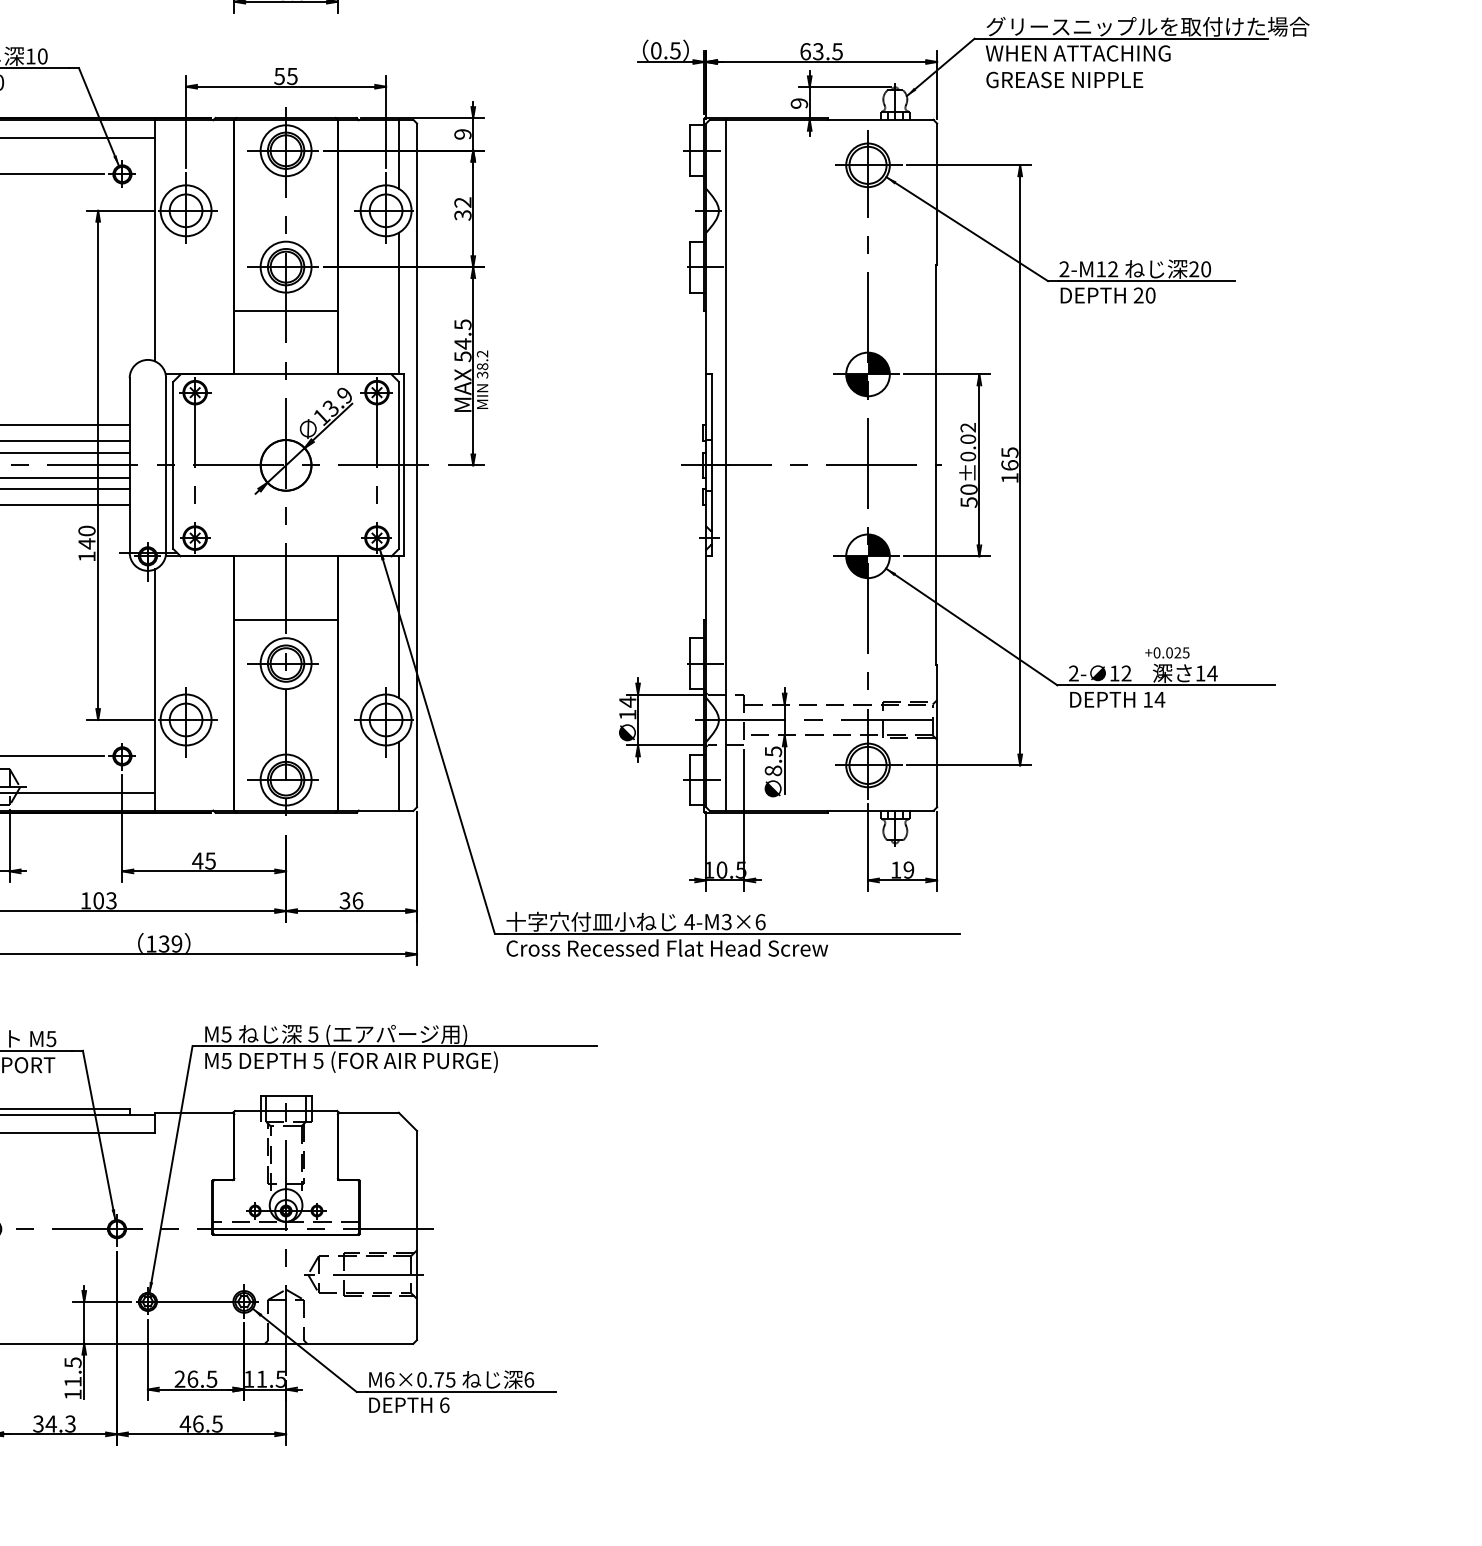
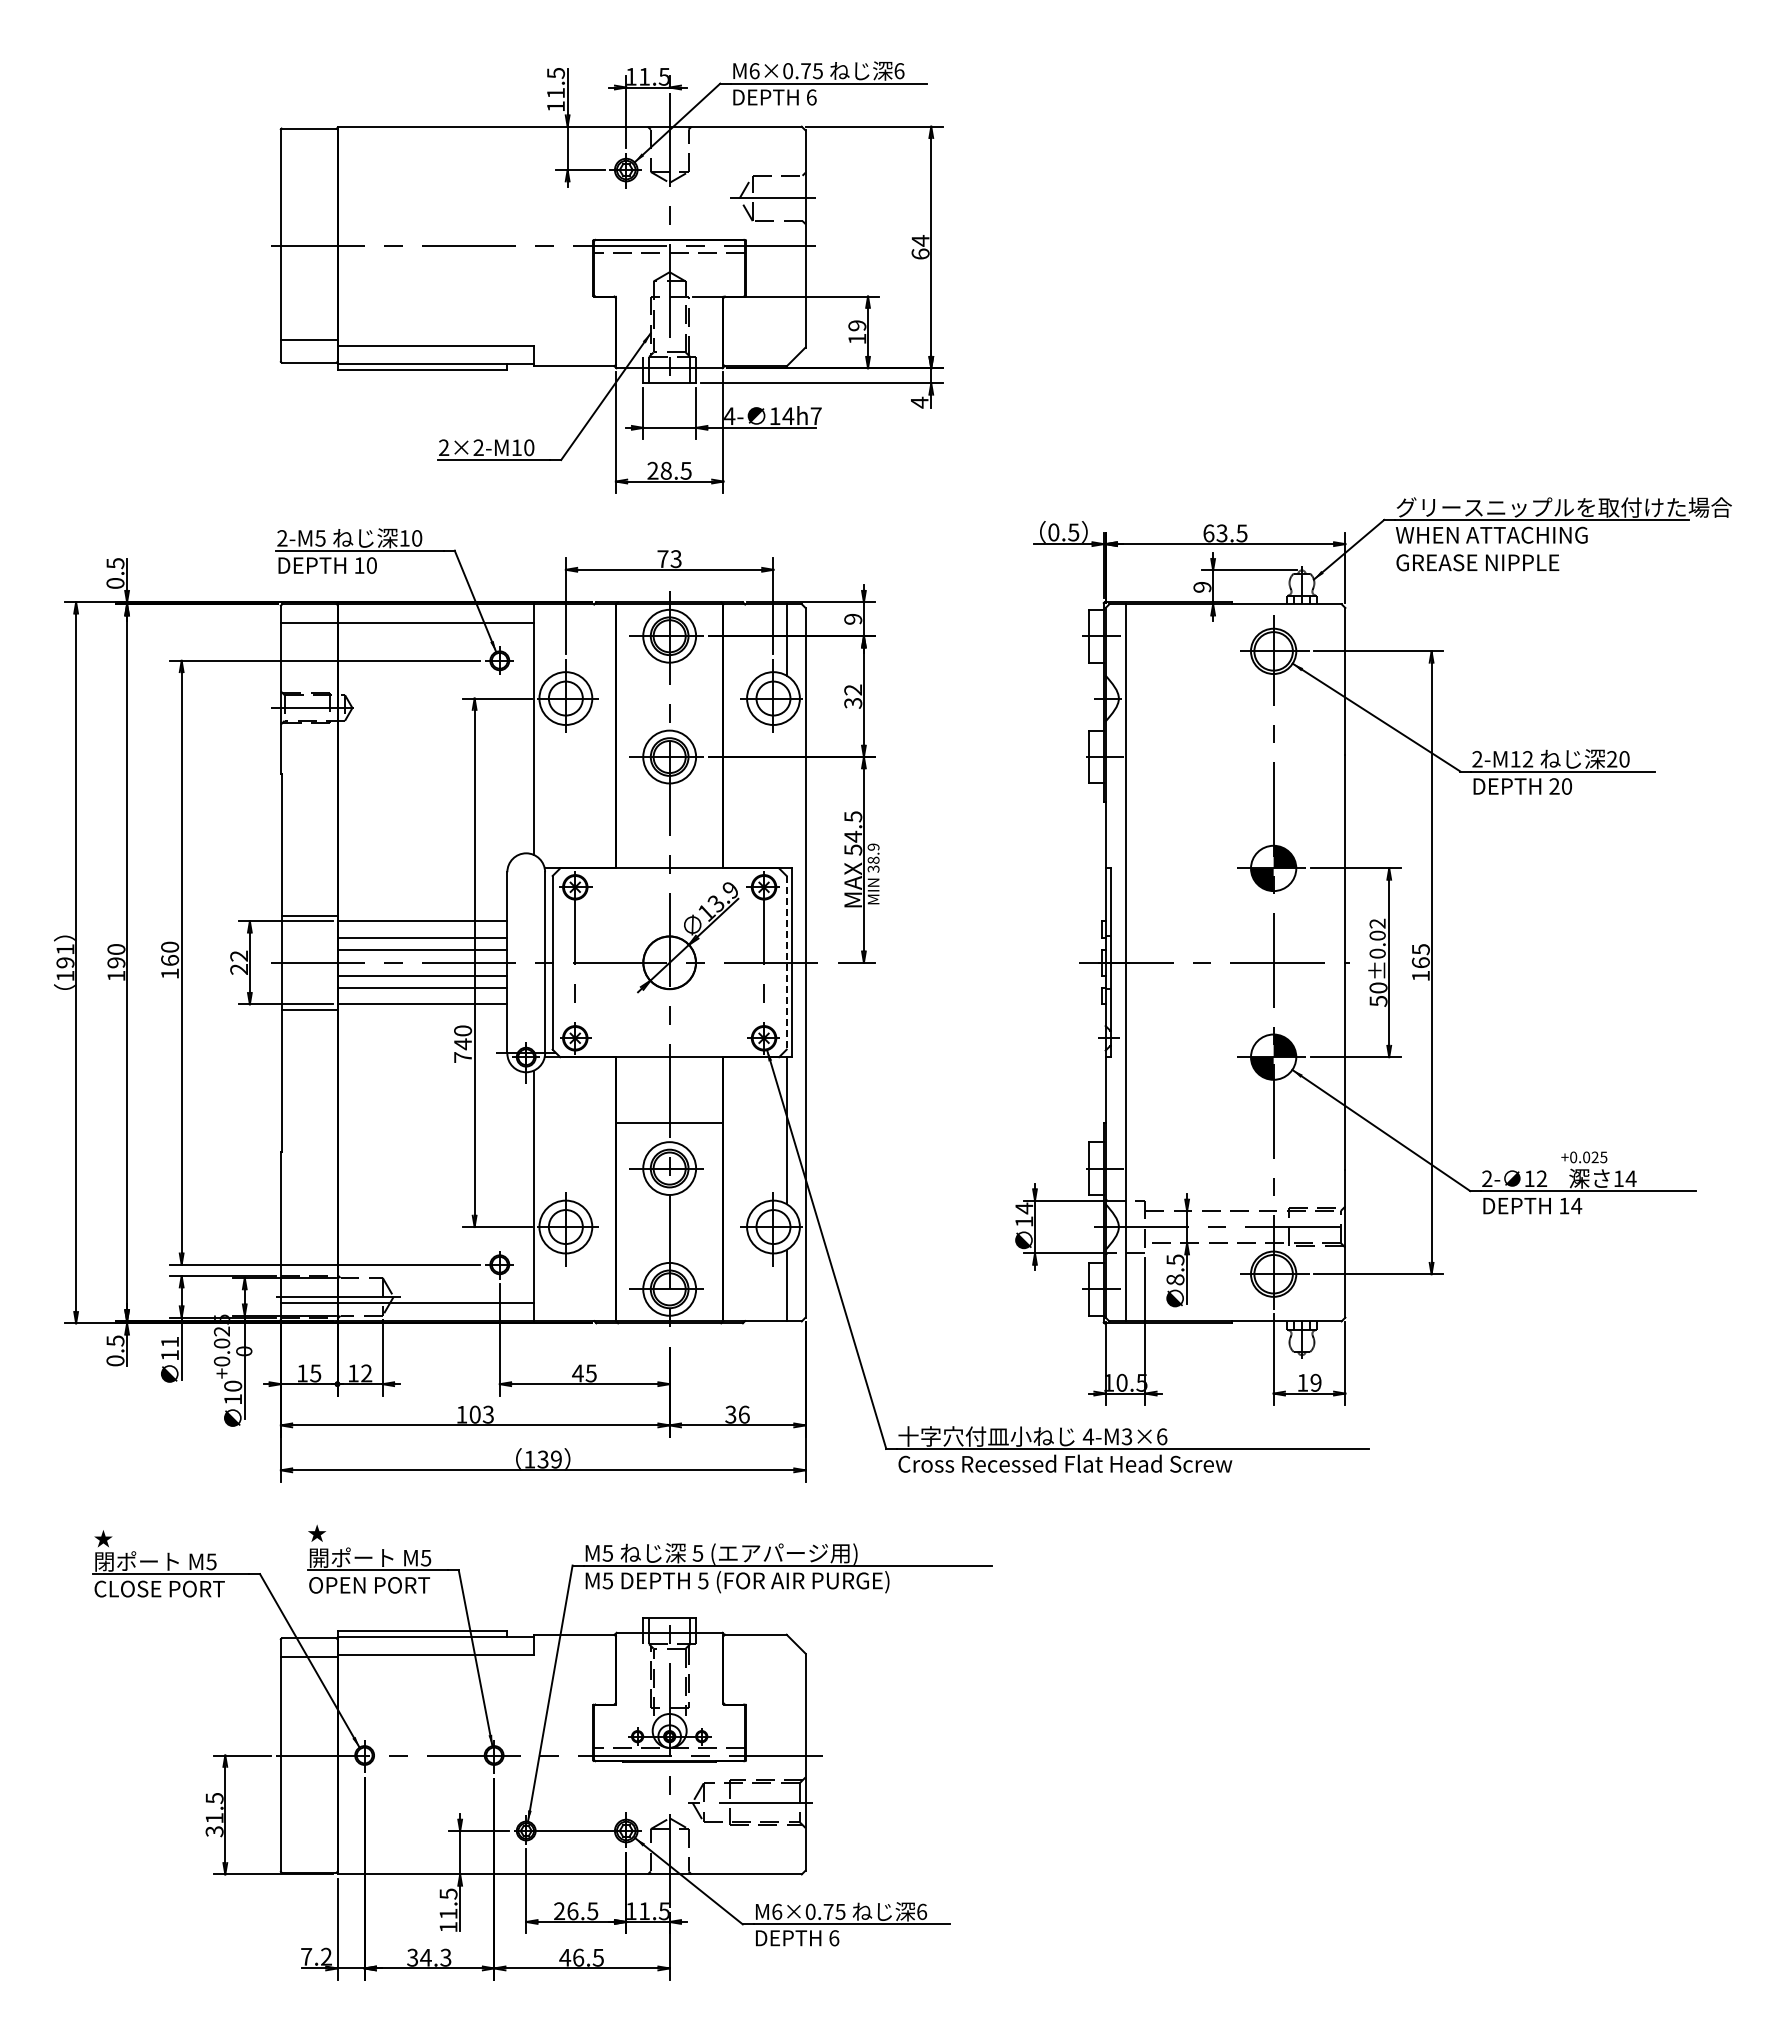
text: (285, 76) -> (669, 559), 55 -> 73
line: (398, 303) -> (786, 794), removed
line: (285, 310) -> (669, 802), removed
text: (482, 353) -> (873, 846), 38.2 -> 38.9
line: (398, 465) -> (786, 962), solid -> dashed
text: (86, 556) -> (462, 1057), 140 -> 740

